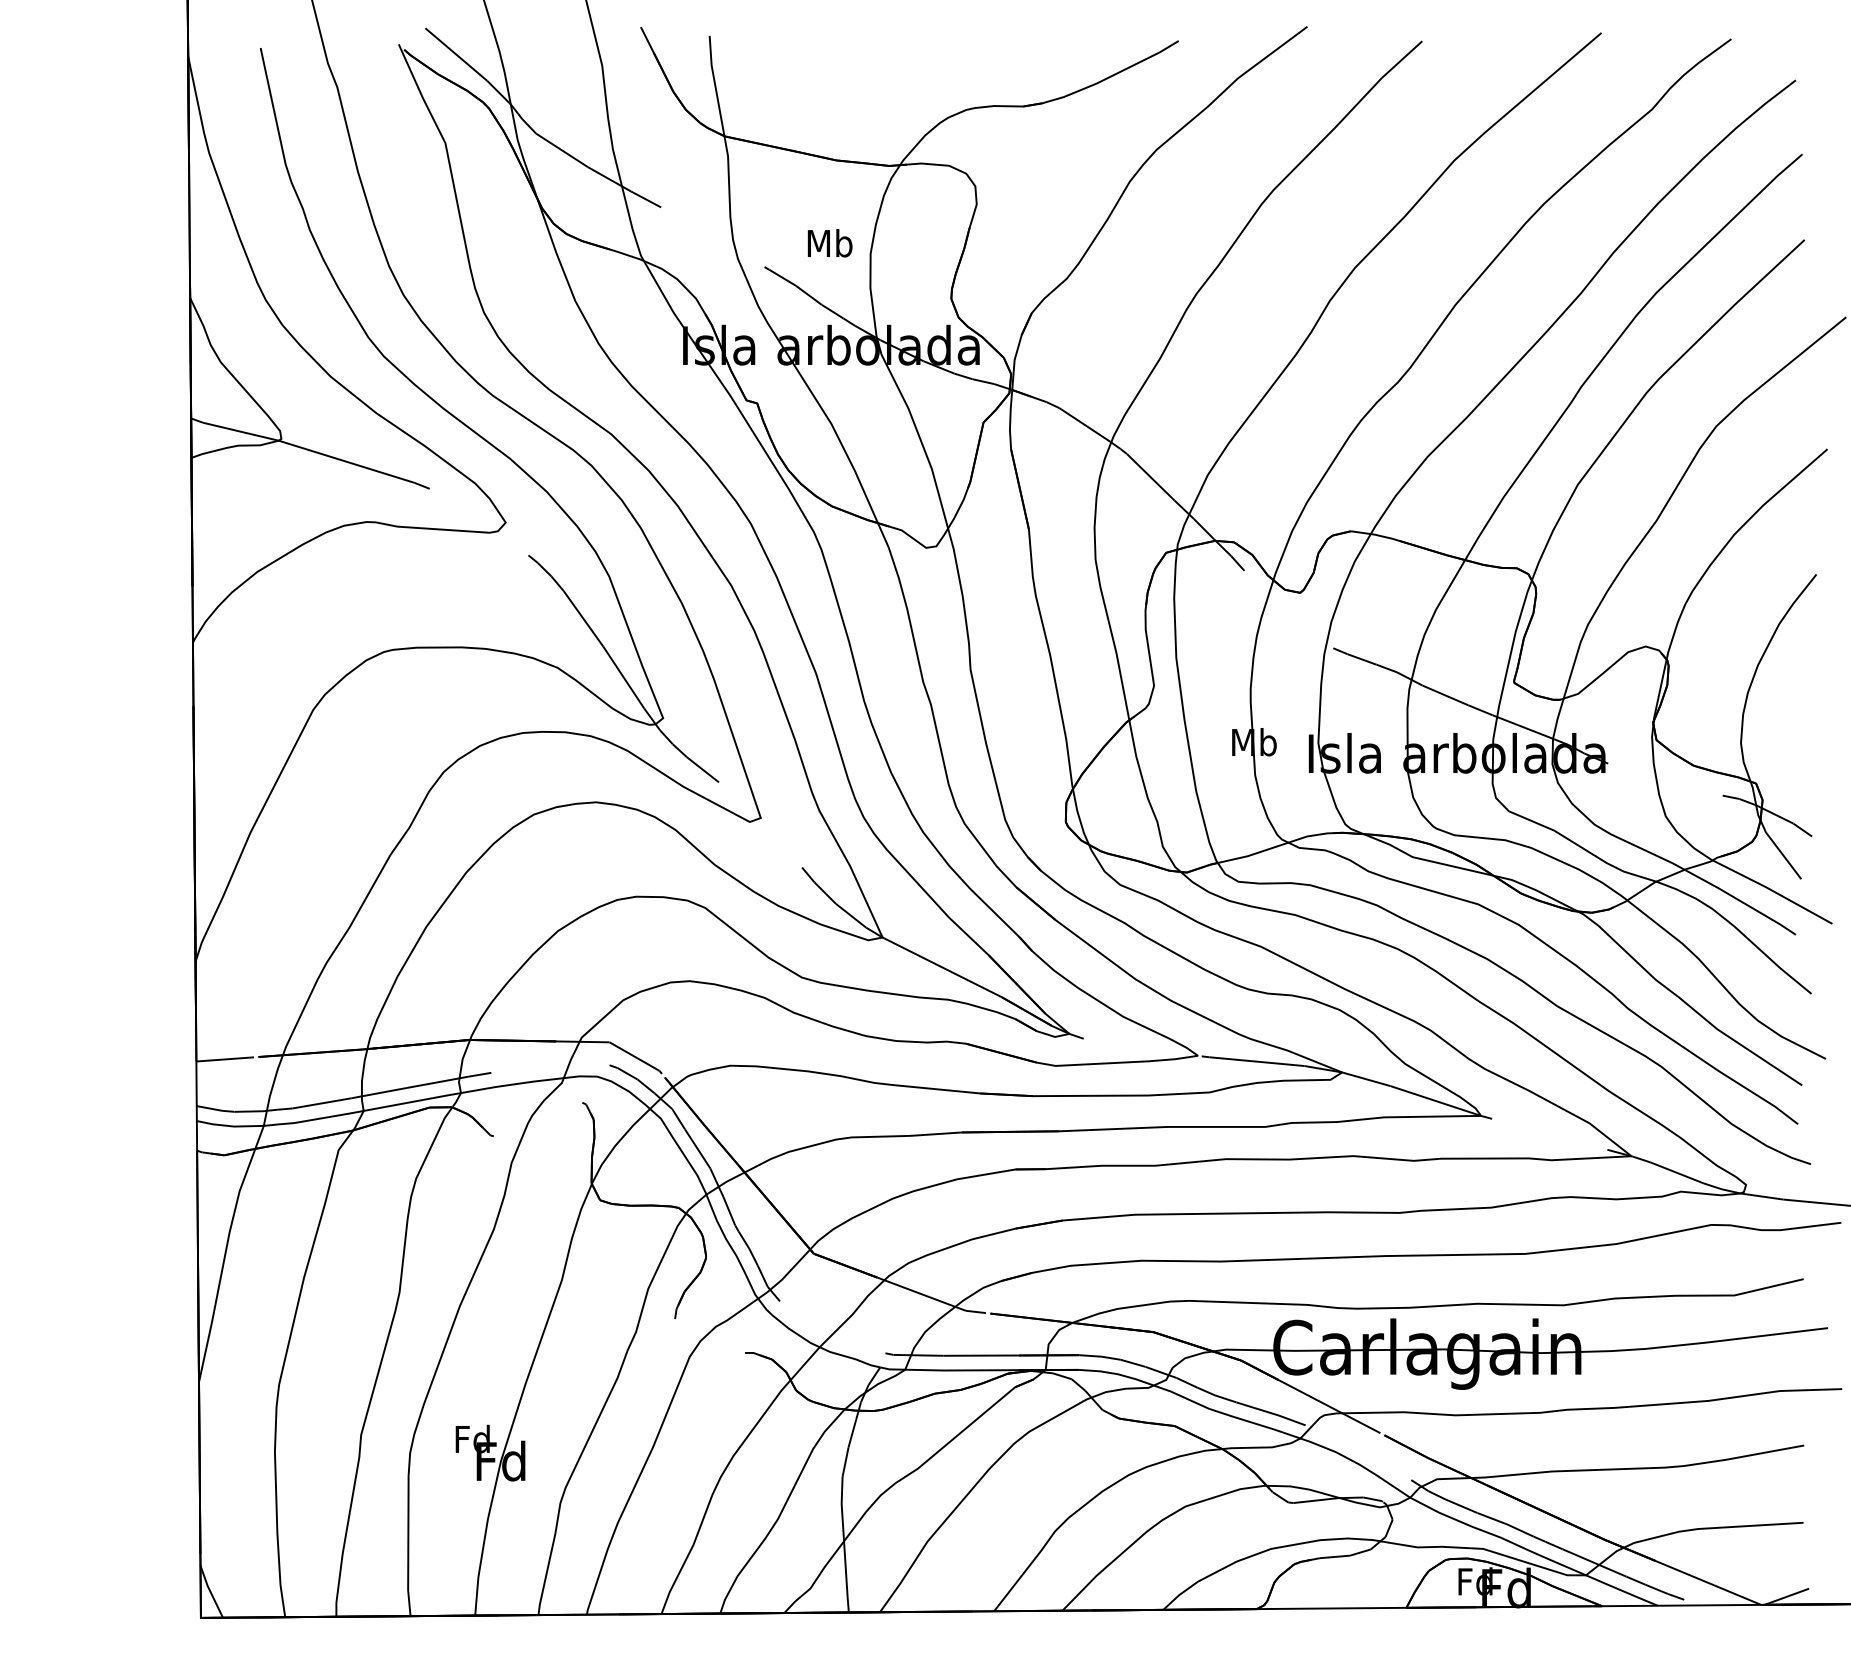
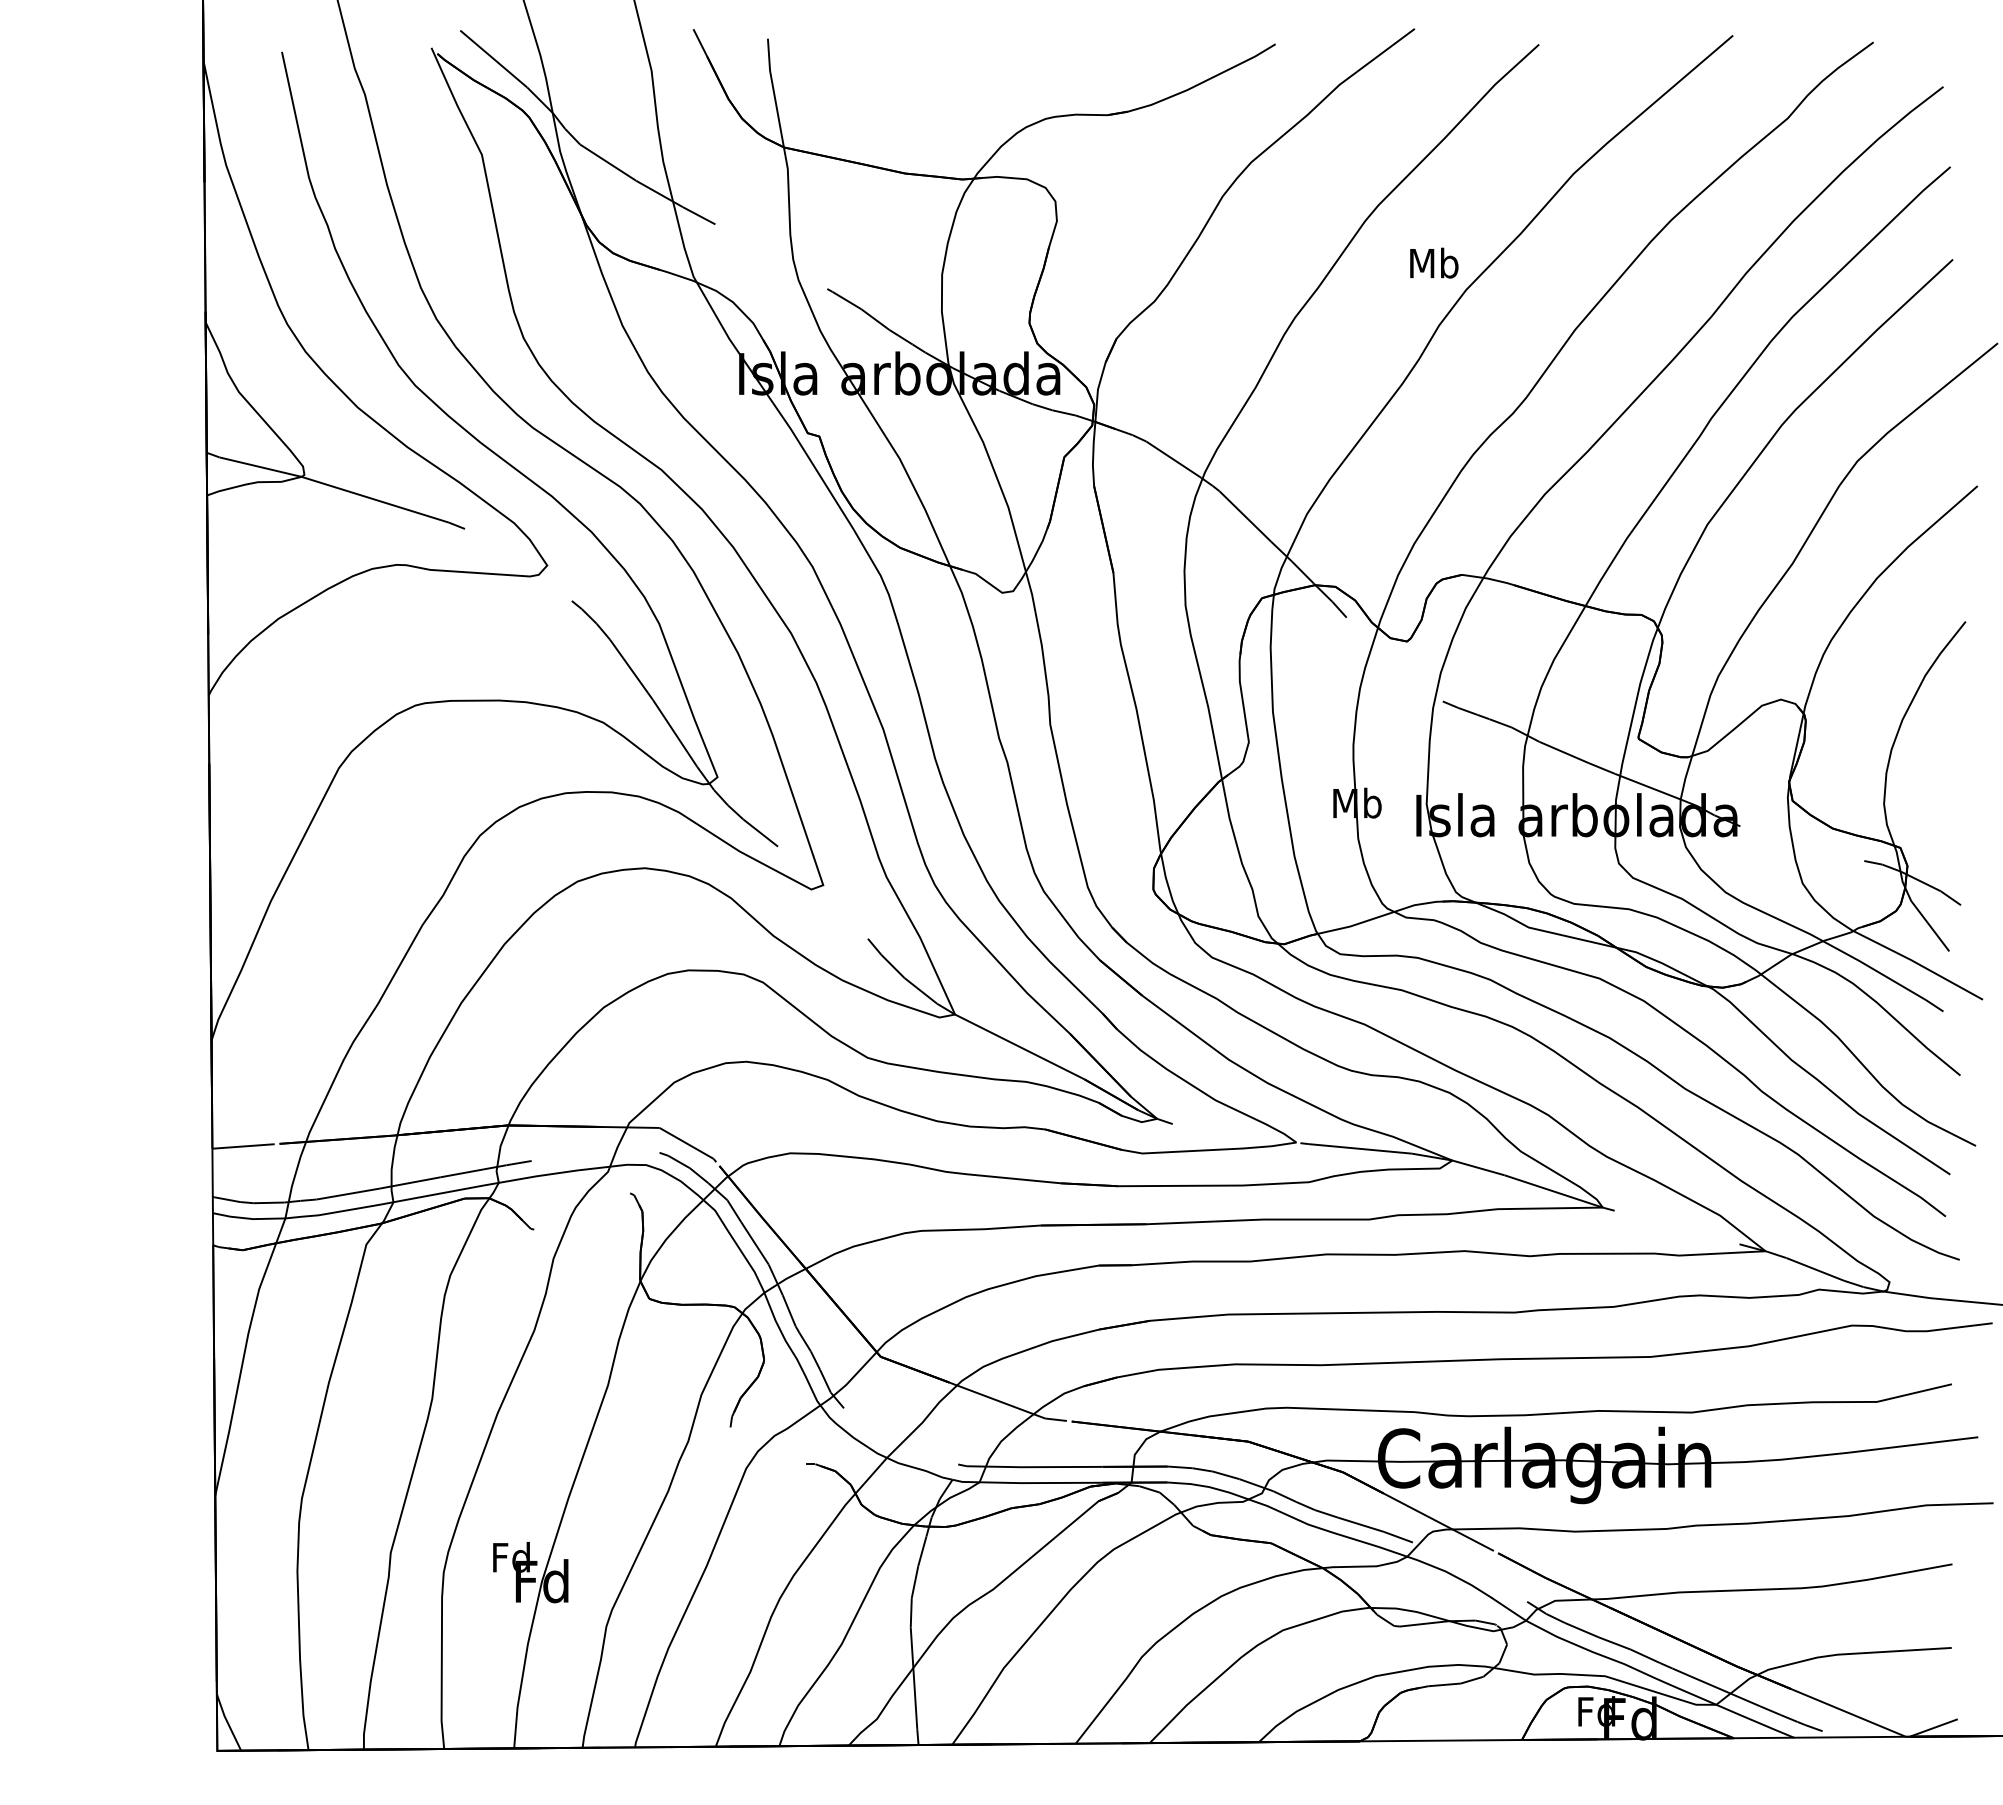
text: (830, 242) -> (1434, 262), moved

